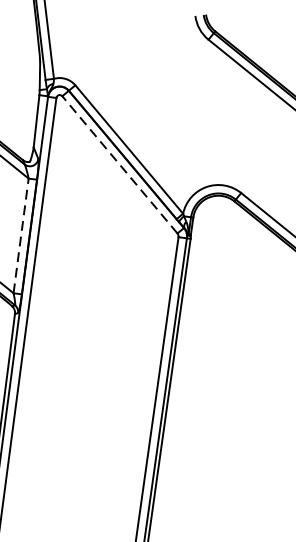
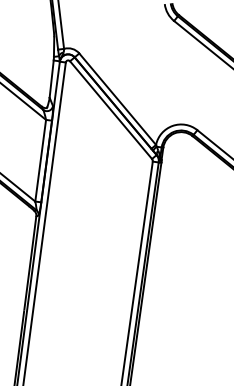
line: (120, 165) -> (111, 110), dashed -> solid
line: (20, 235) -> (40, 160), dashed -> solid

